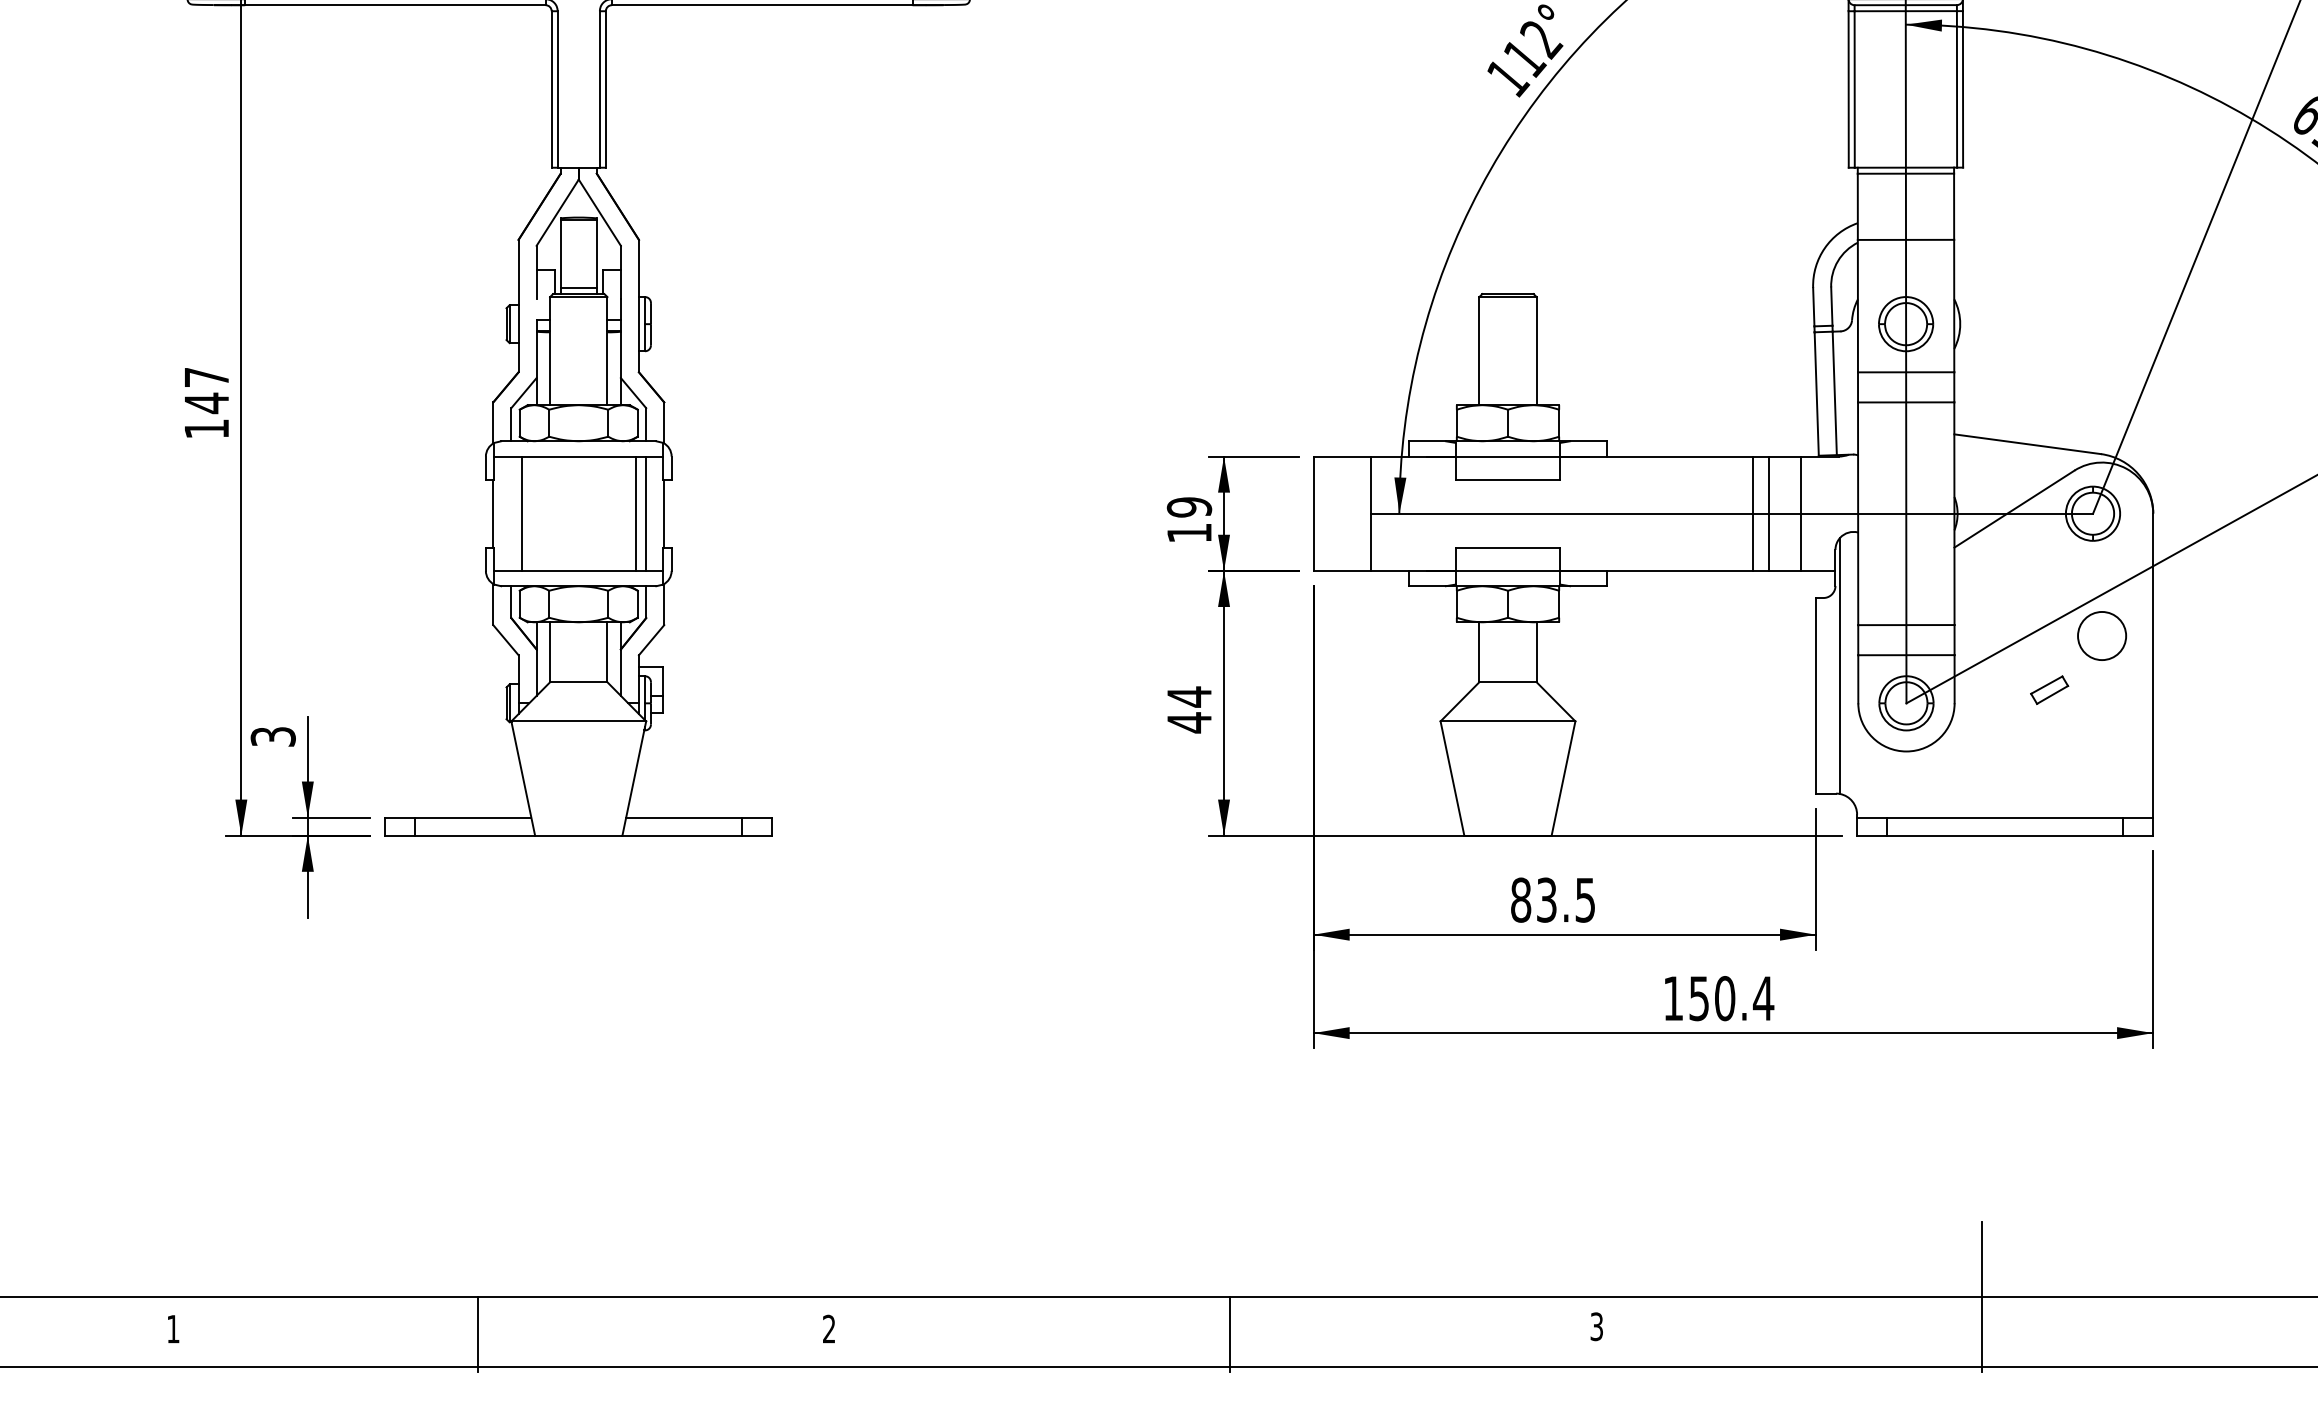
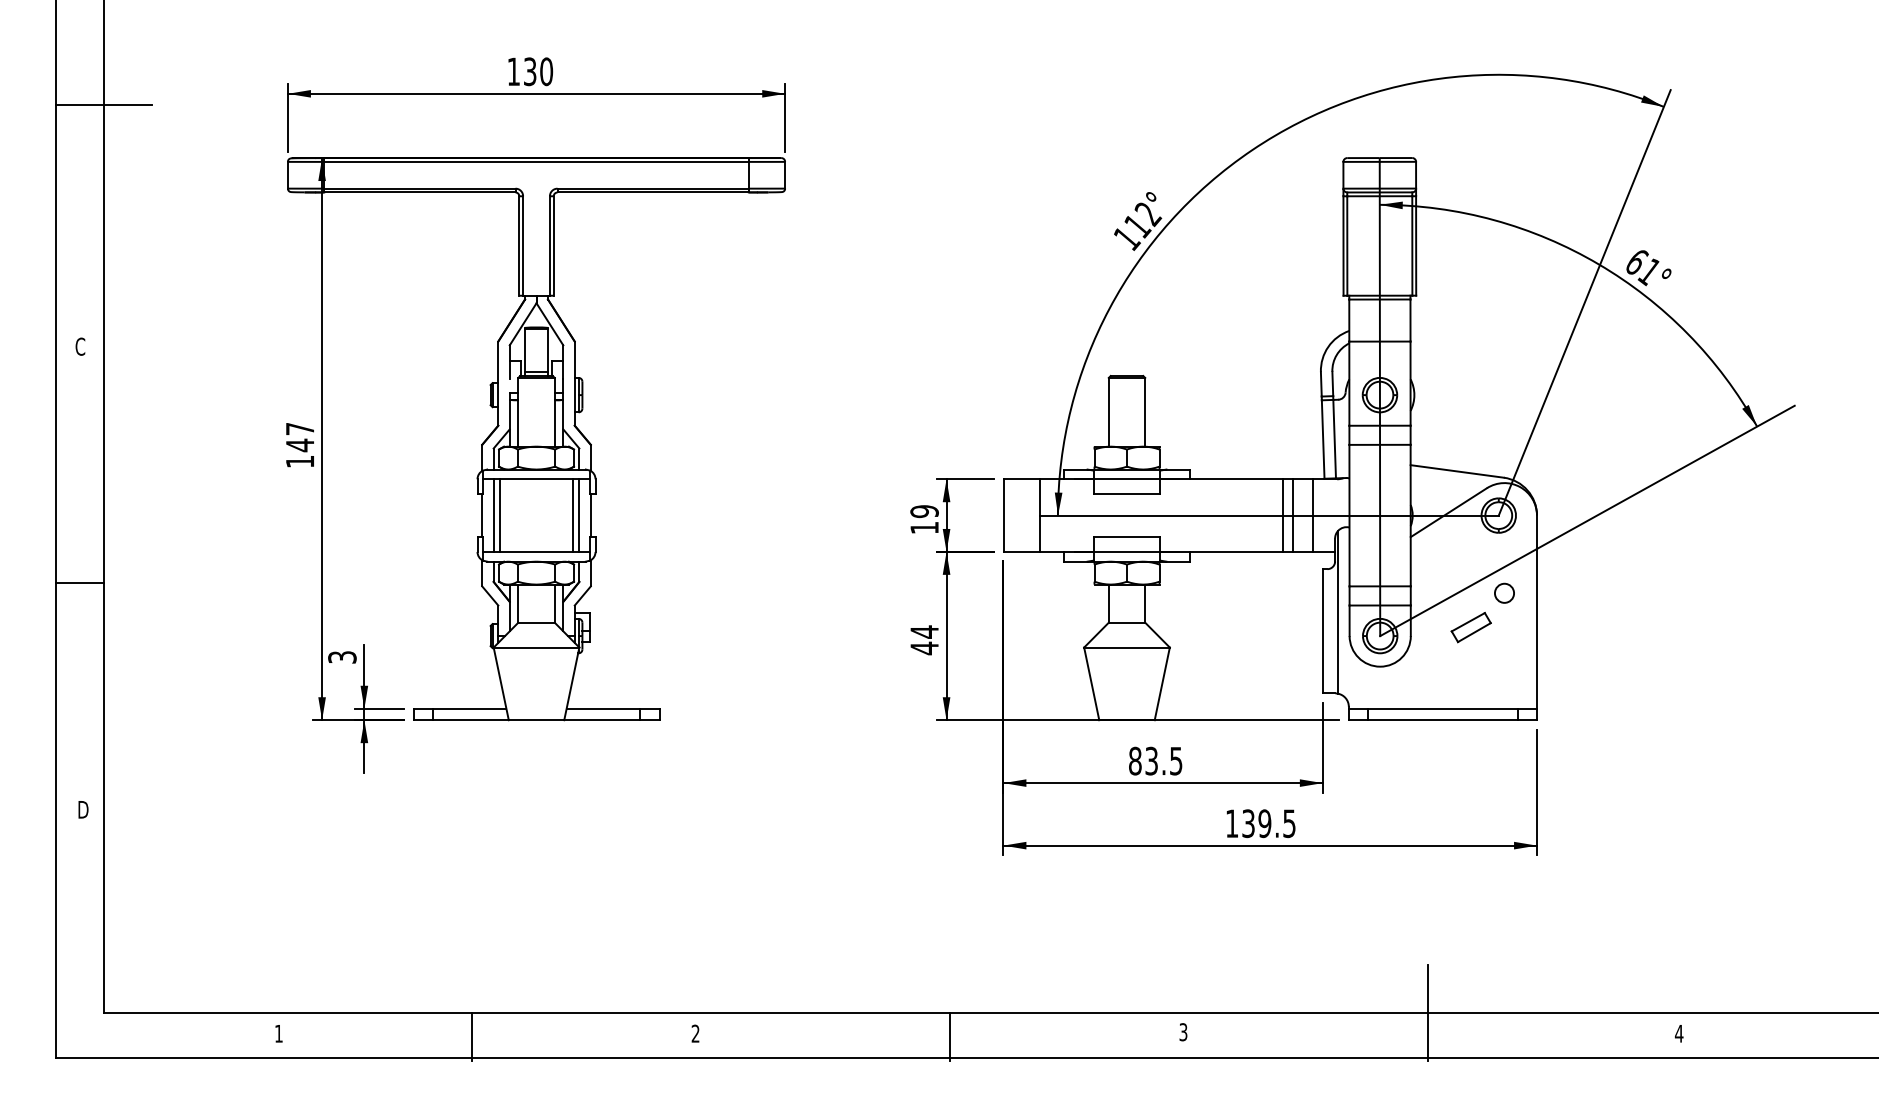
line: (511, 513) -> (493, 515), added
circle: (2102, 634) -> (1504, 592), size x0.62
part: (2048, 689) -> (1470, 627), size x1.67
text: (1732, 998) -> (1269, 823), 150.4 -> 139.5

